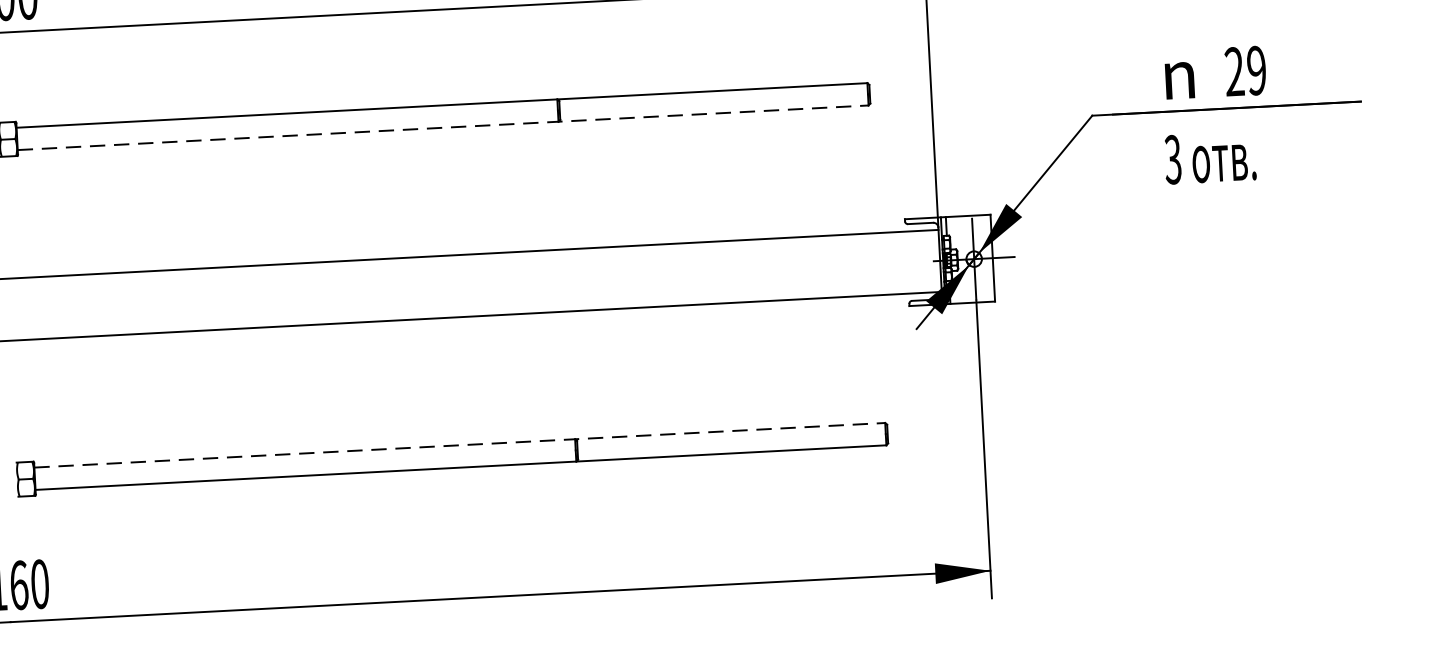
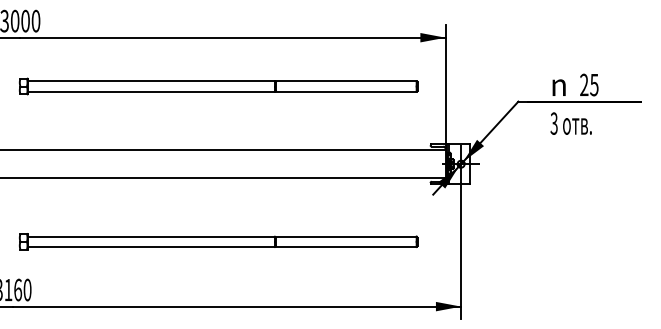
text: (1256, 69) -> (594, 84), 29 -> 25
line: (443, 127) -> (222, 91), dashed -> solid
line: (460, 444) -> (222, 236), dashed -> solid

